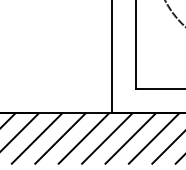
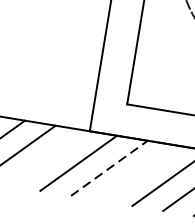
line: (83, 138) -> (47, 158), removed
line: (130, 138) -> (109, 168), solid -> dashed
line: (153, 138) -> (139, 173), removed

